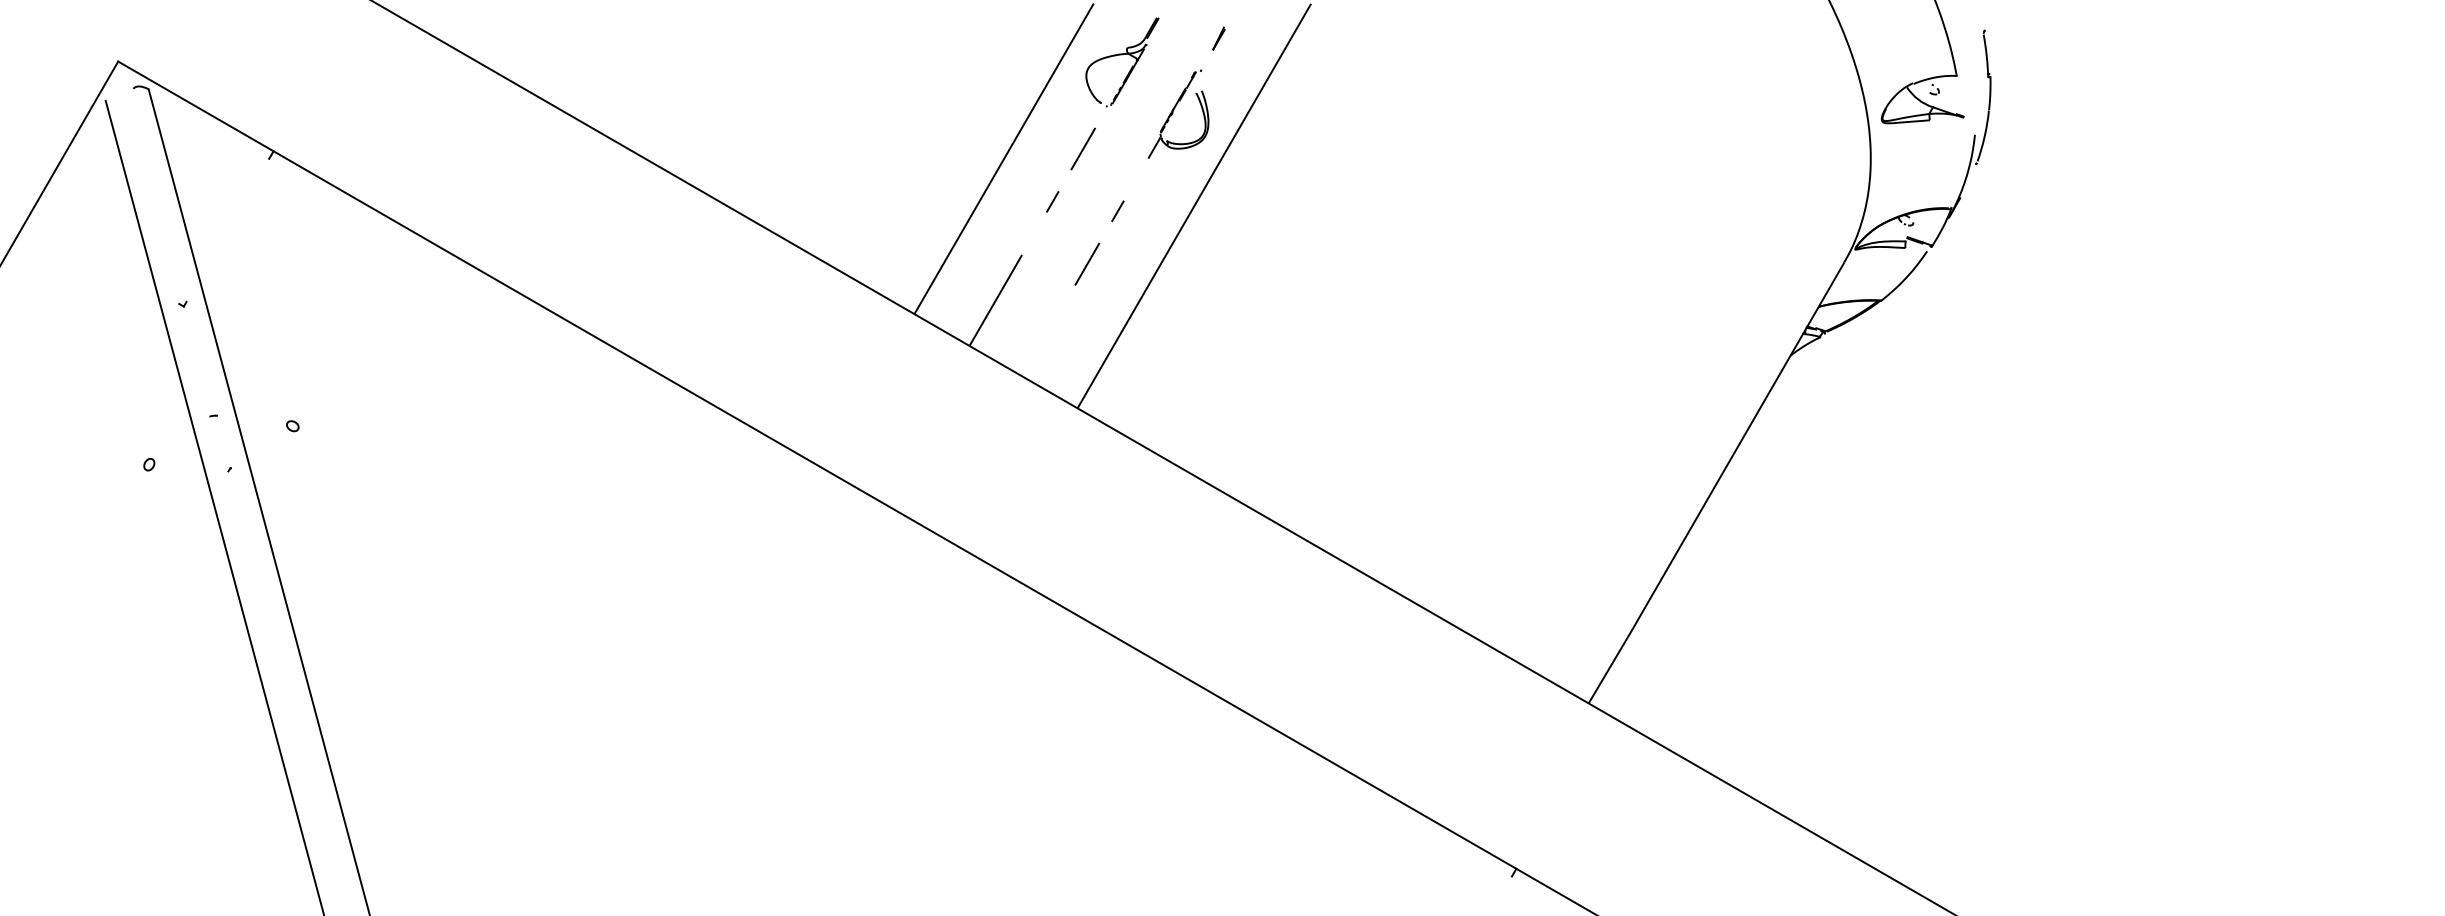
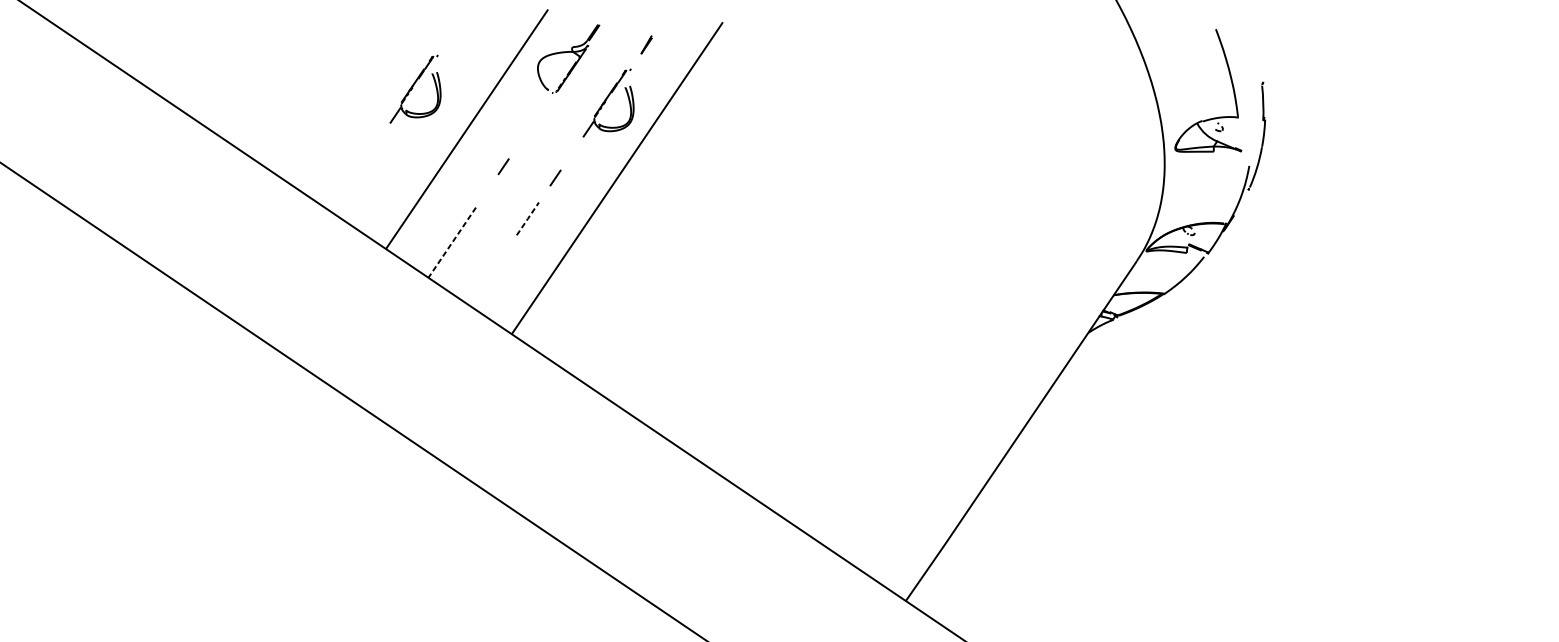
part: (938, 113) -> (416, 89), added
line: (1082, 148) -> (530, 125), removed
line: (1087, 264) -> (528, 219), solid -> dashed
line: (995, 300) -> (451, 242), solid -> dashed

